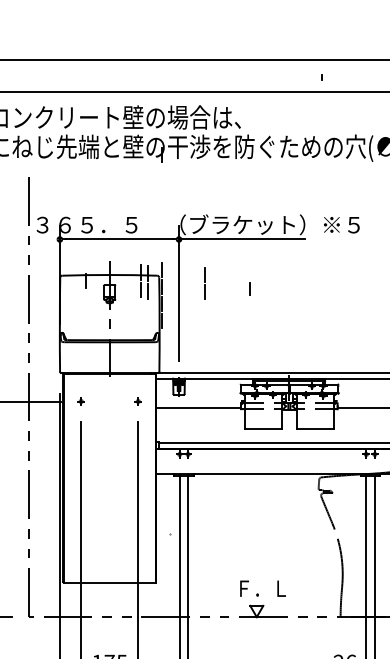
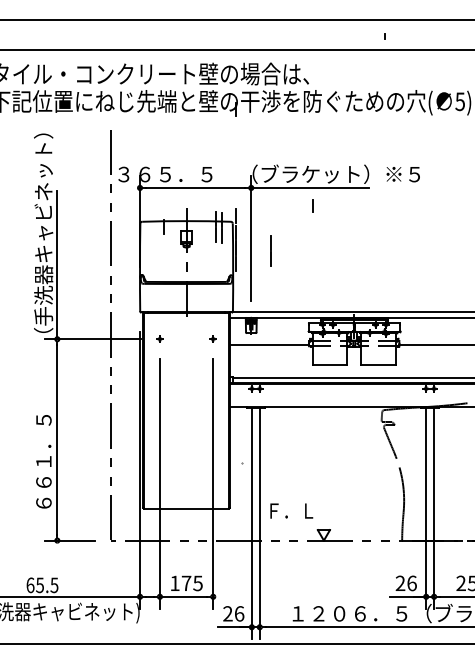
line: (203, 282) -> (270, 250), moved
line: (249, 288) -> (312, 205), moved
text: (262, 588) -> (291, 510), moved

